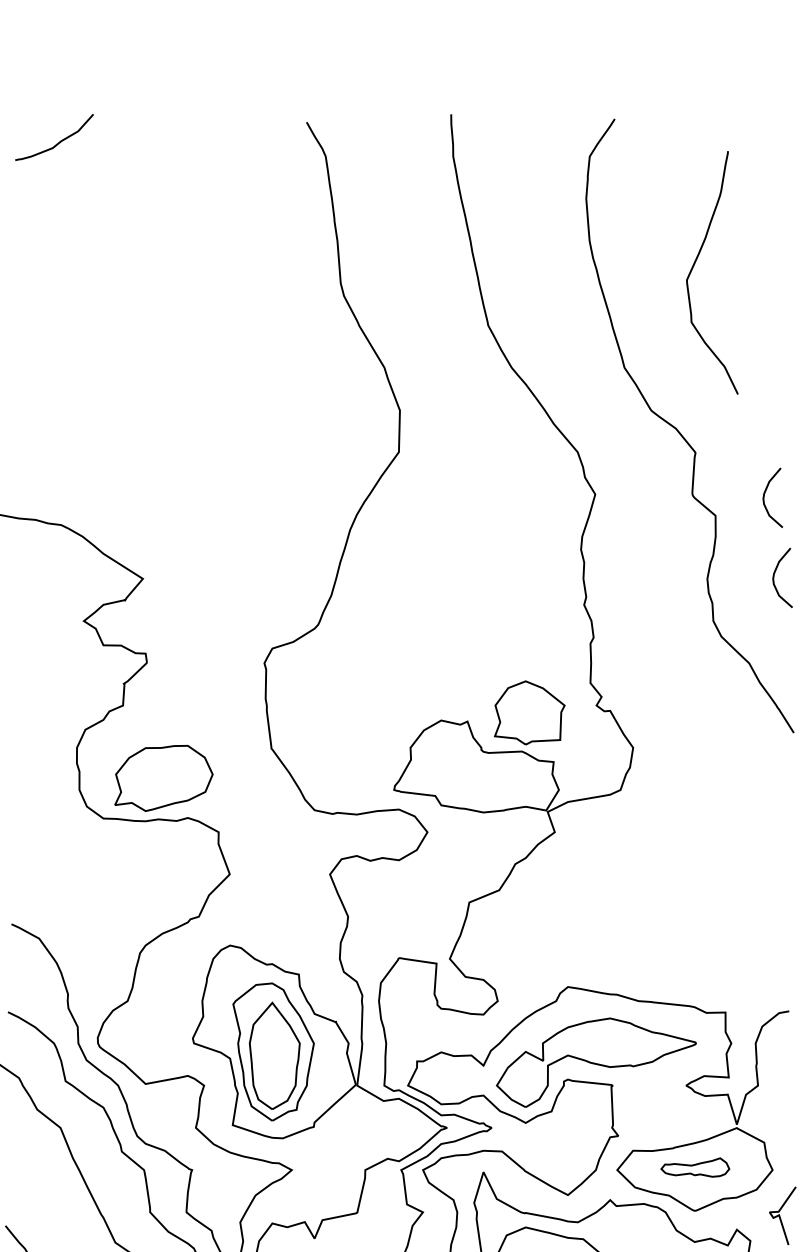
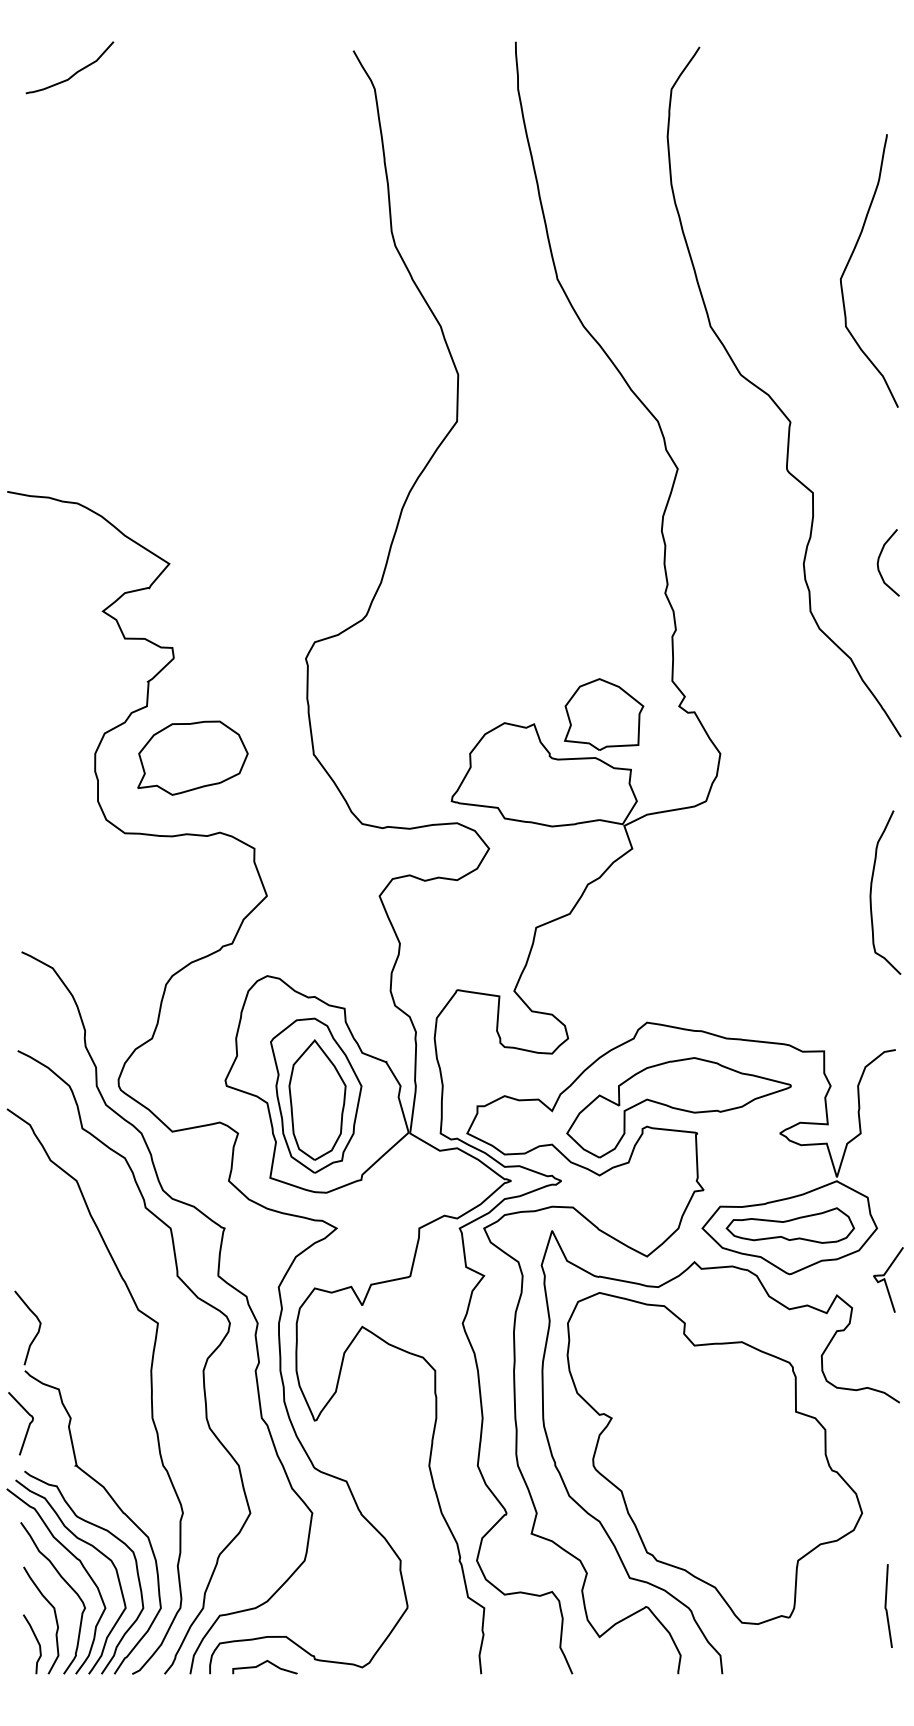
curve: (695, 263) -> (850, 260), moved
curve: (764, 495) -> (868, 470), removed
part: (163, 777) -> (192, 757), moved
curve: (767, 871) -> (871, 892), added
part: (694, 1167) -> (789, 1225), size x1.67

